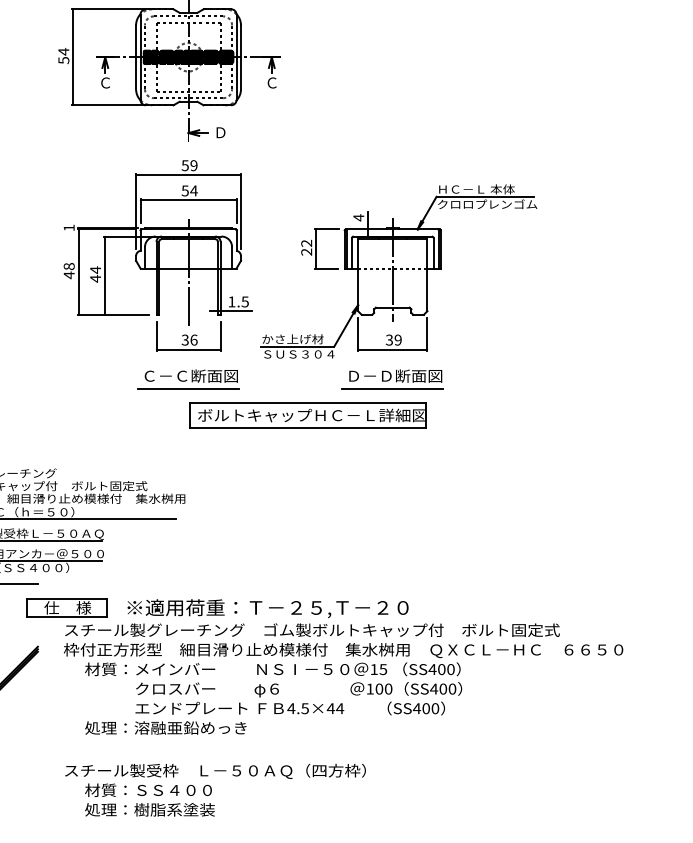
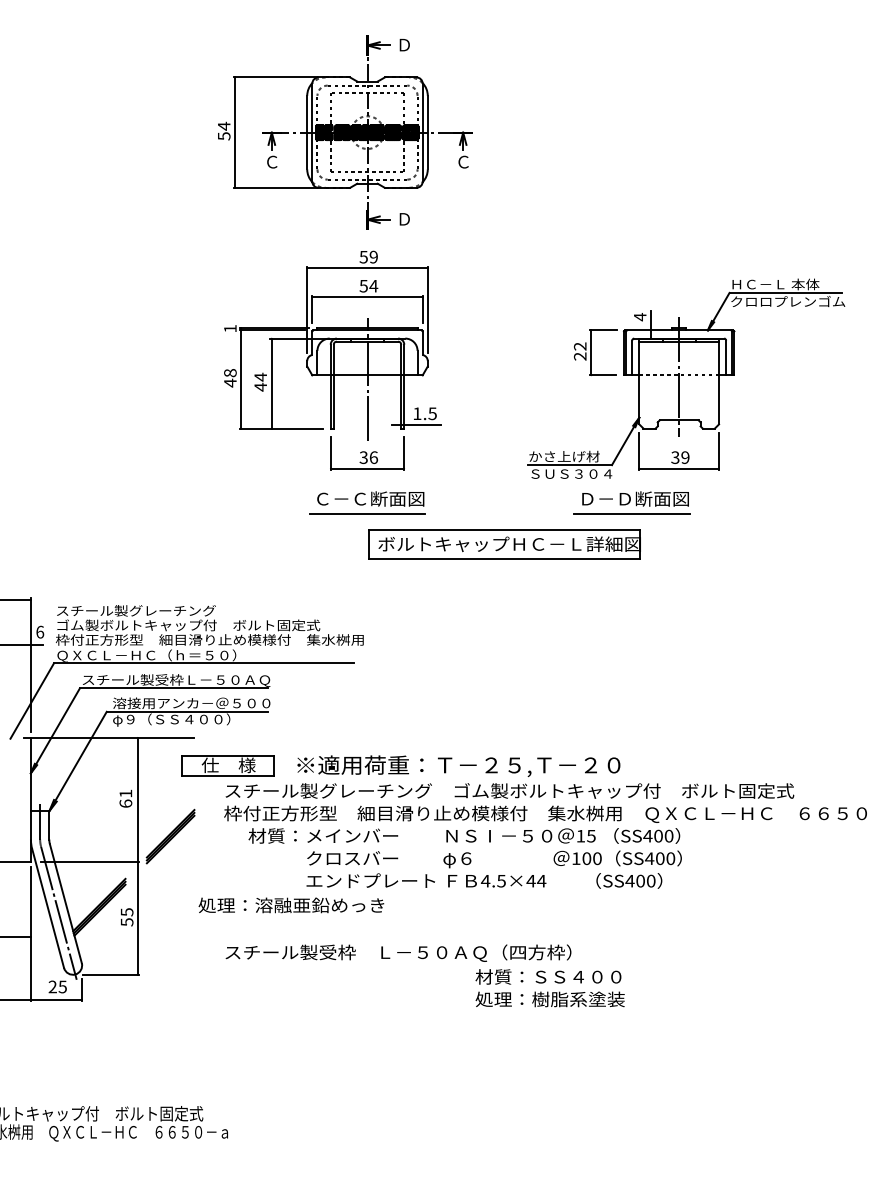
part: (399, 271) -> (686, 378), moved
part: (392, 379) -> (631, 502), moved
text: (165, 728) -> (291, 905), moved
text: (149, 800) -> (549, 988), moved

